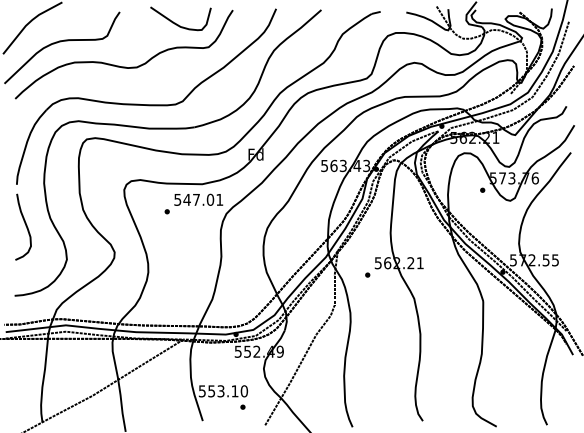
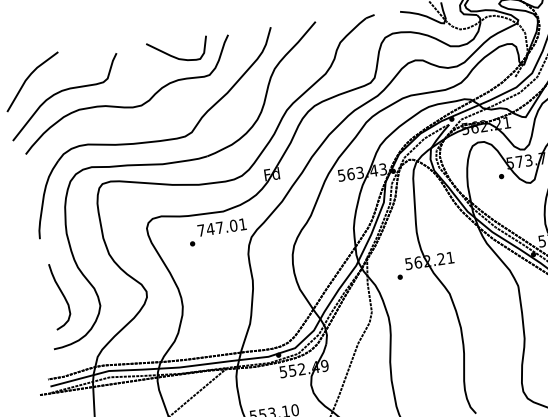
text: (177, 199) -> (200, 230), 547.01 -> 747.01
curve: (25, 226) -> (61, 295), moved

